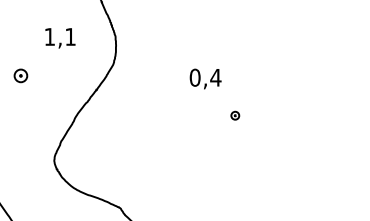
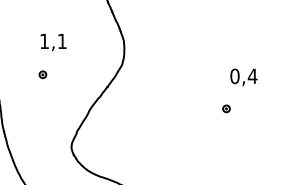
text: (60, 38) -> (53, 42), moved
part: (20, 75) -> (42, 74), size x0.62
text: (205, 78) -> (243, 76), moved

